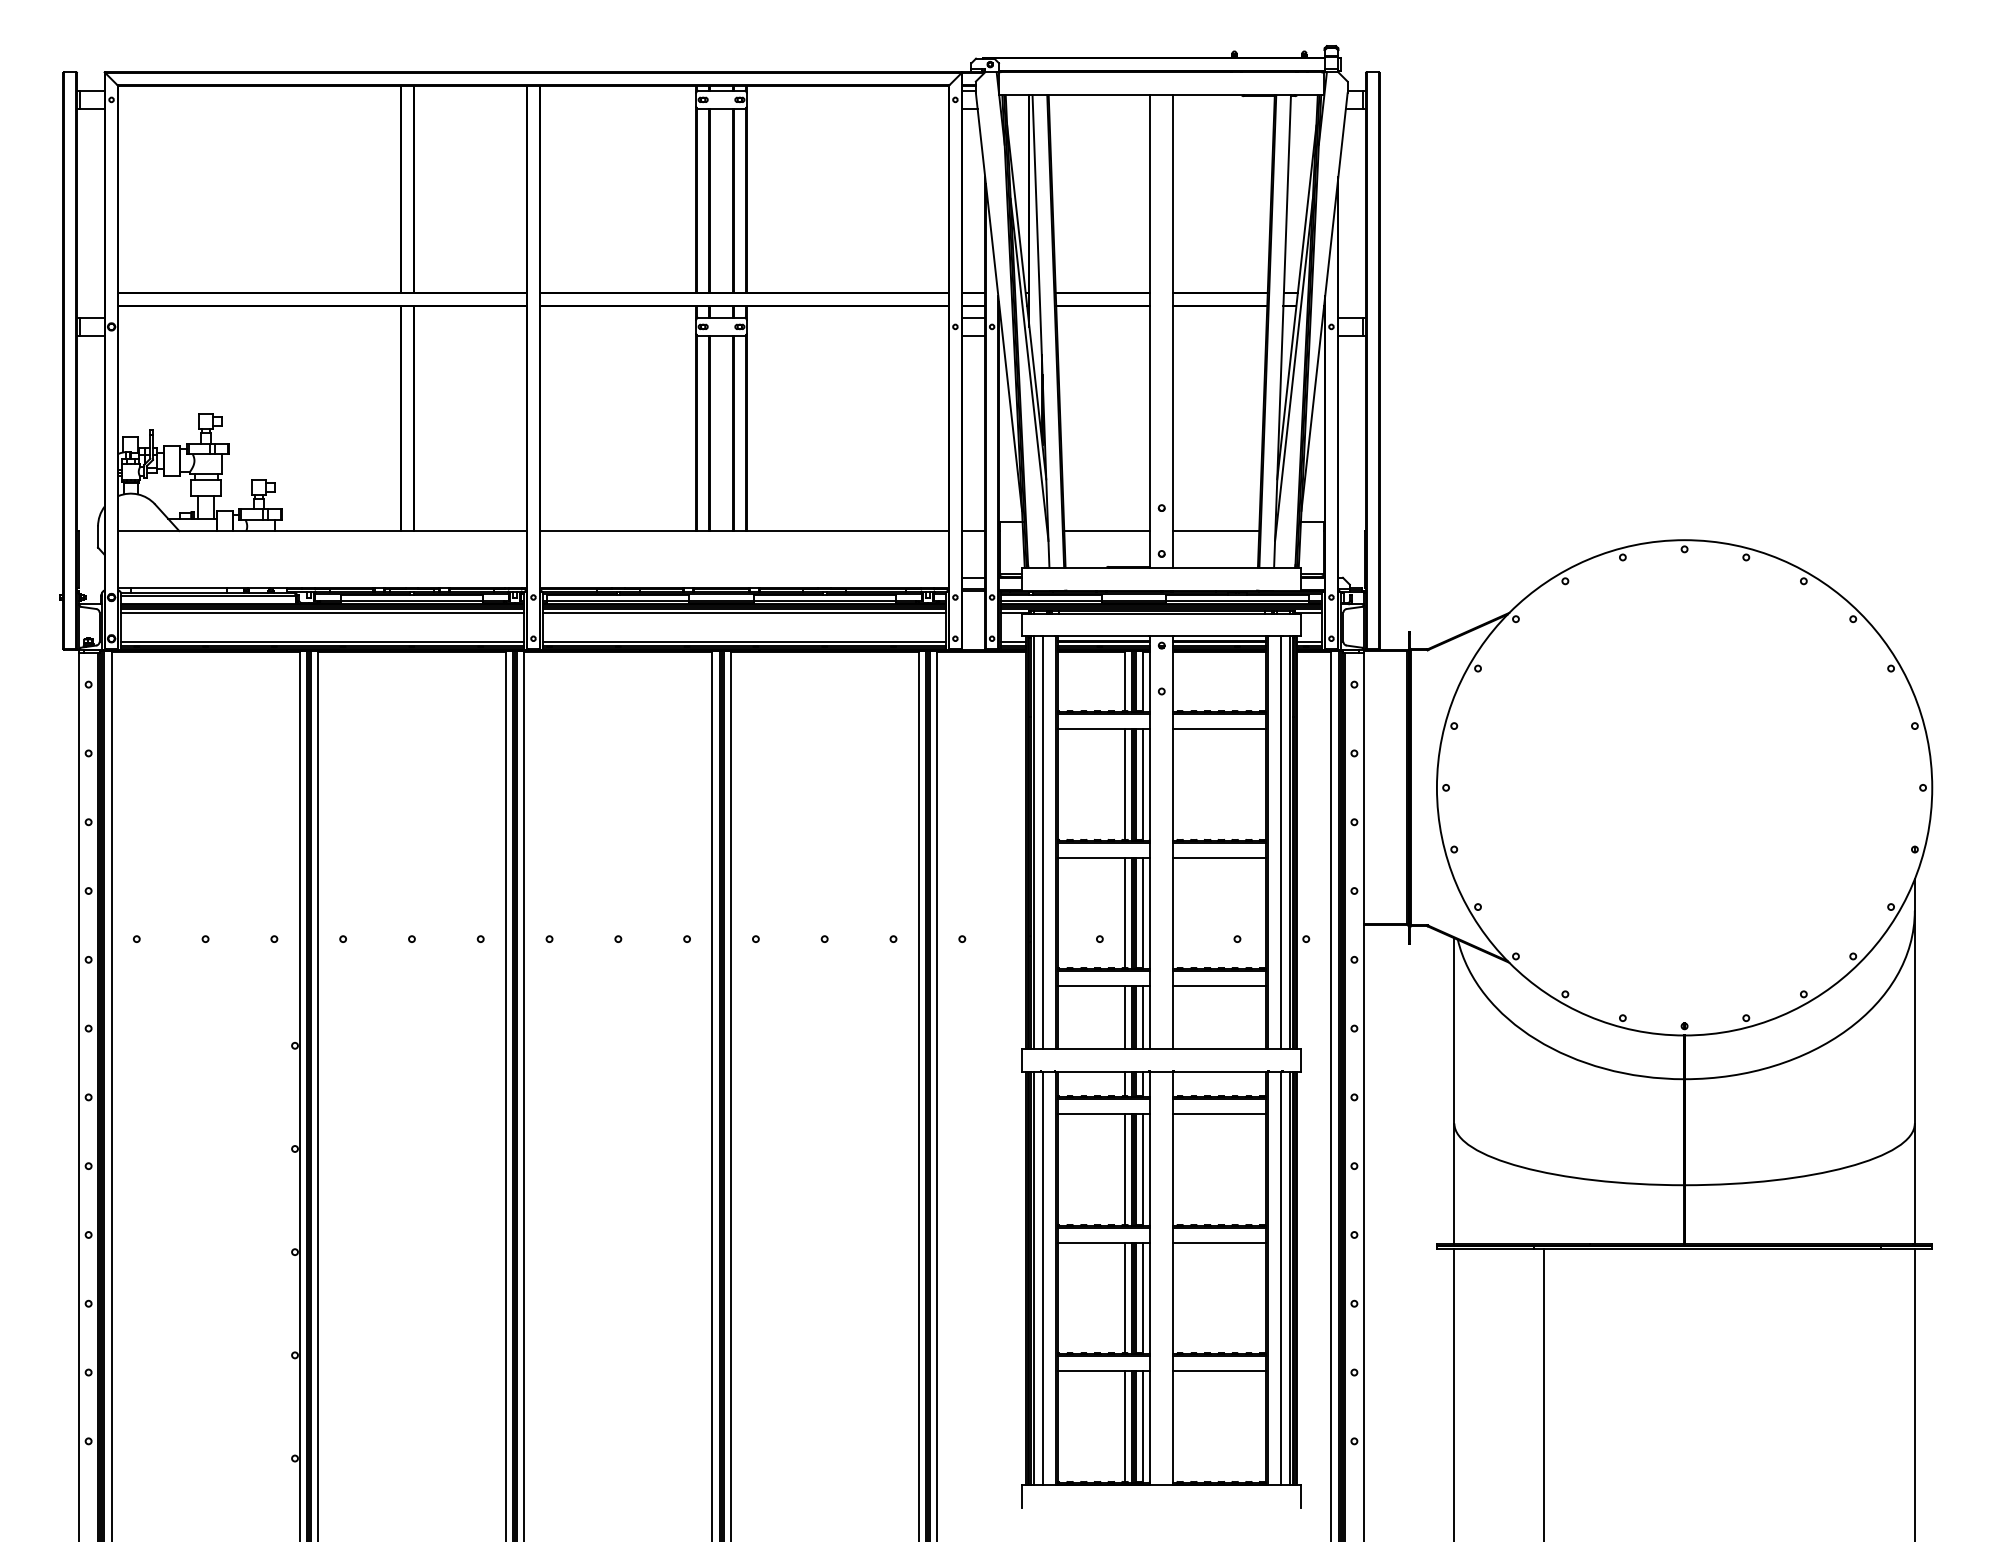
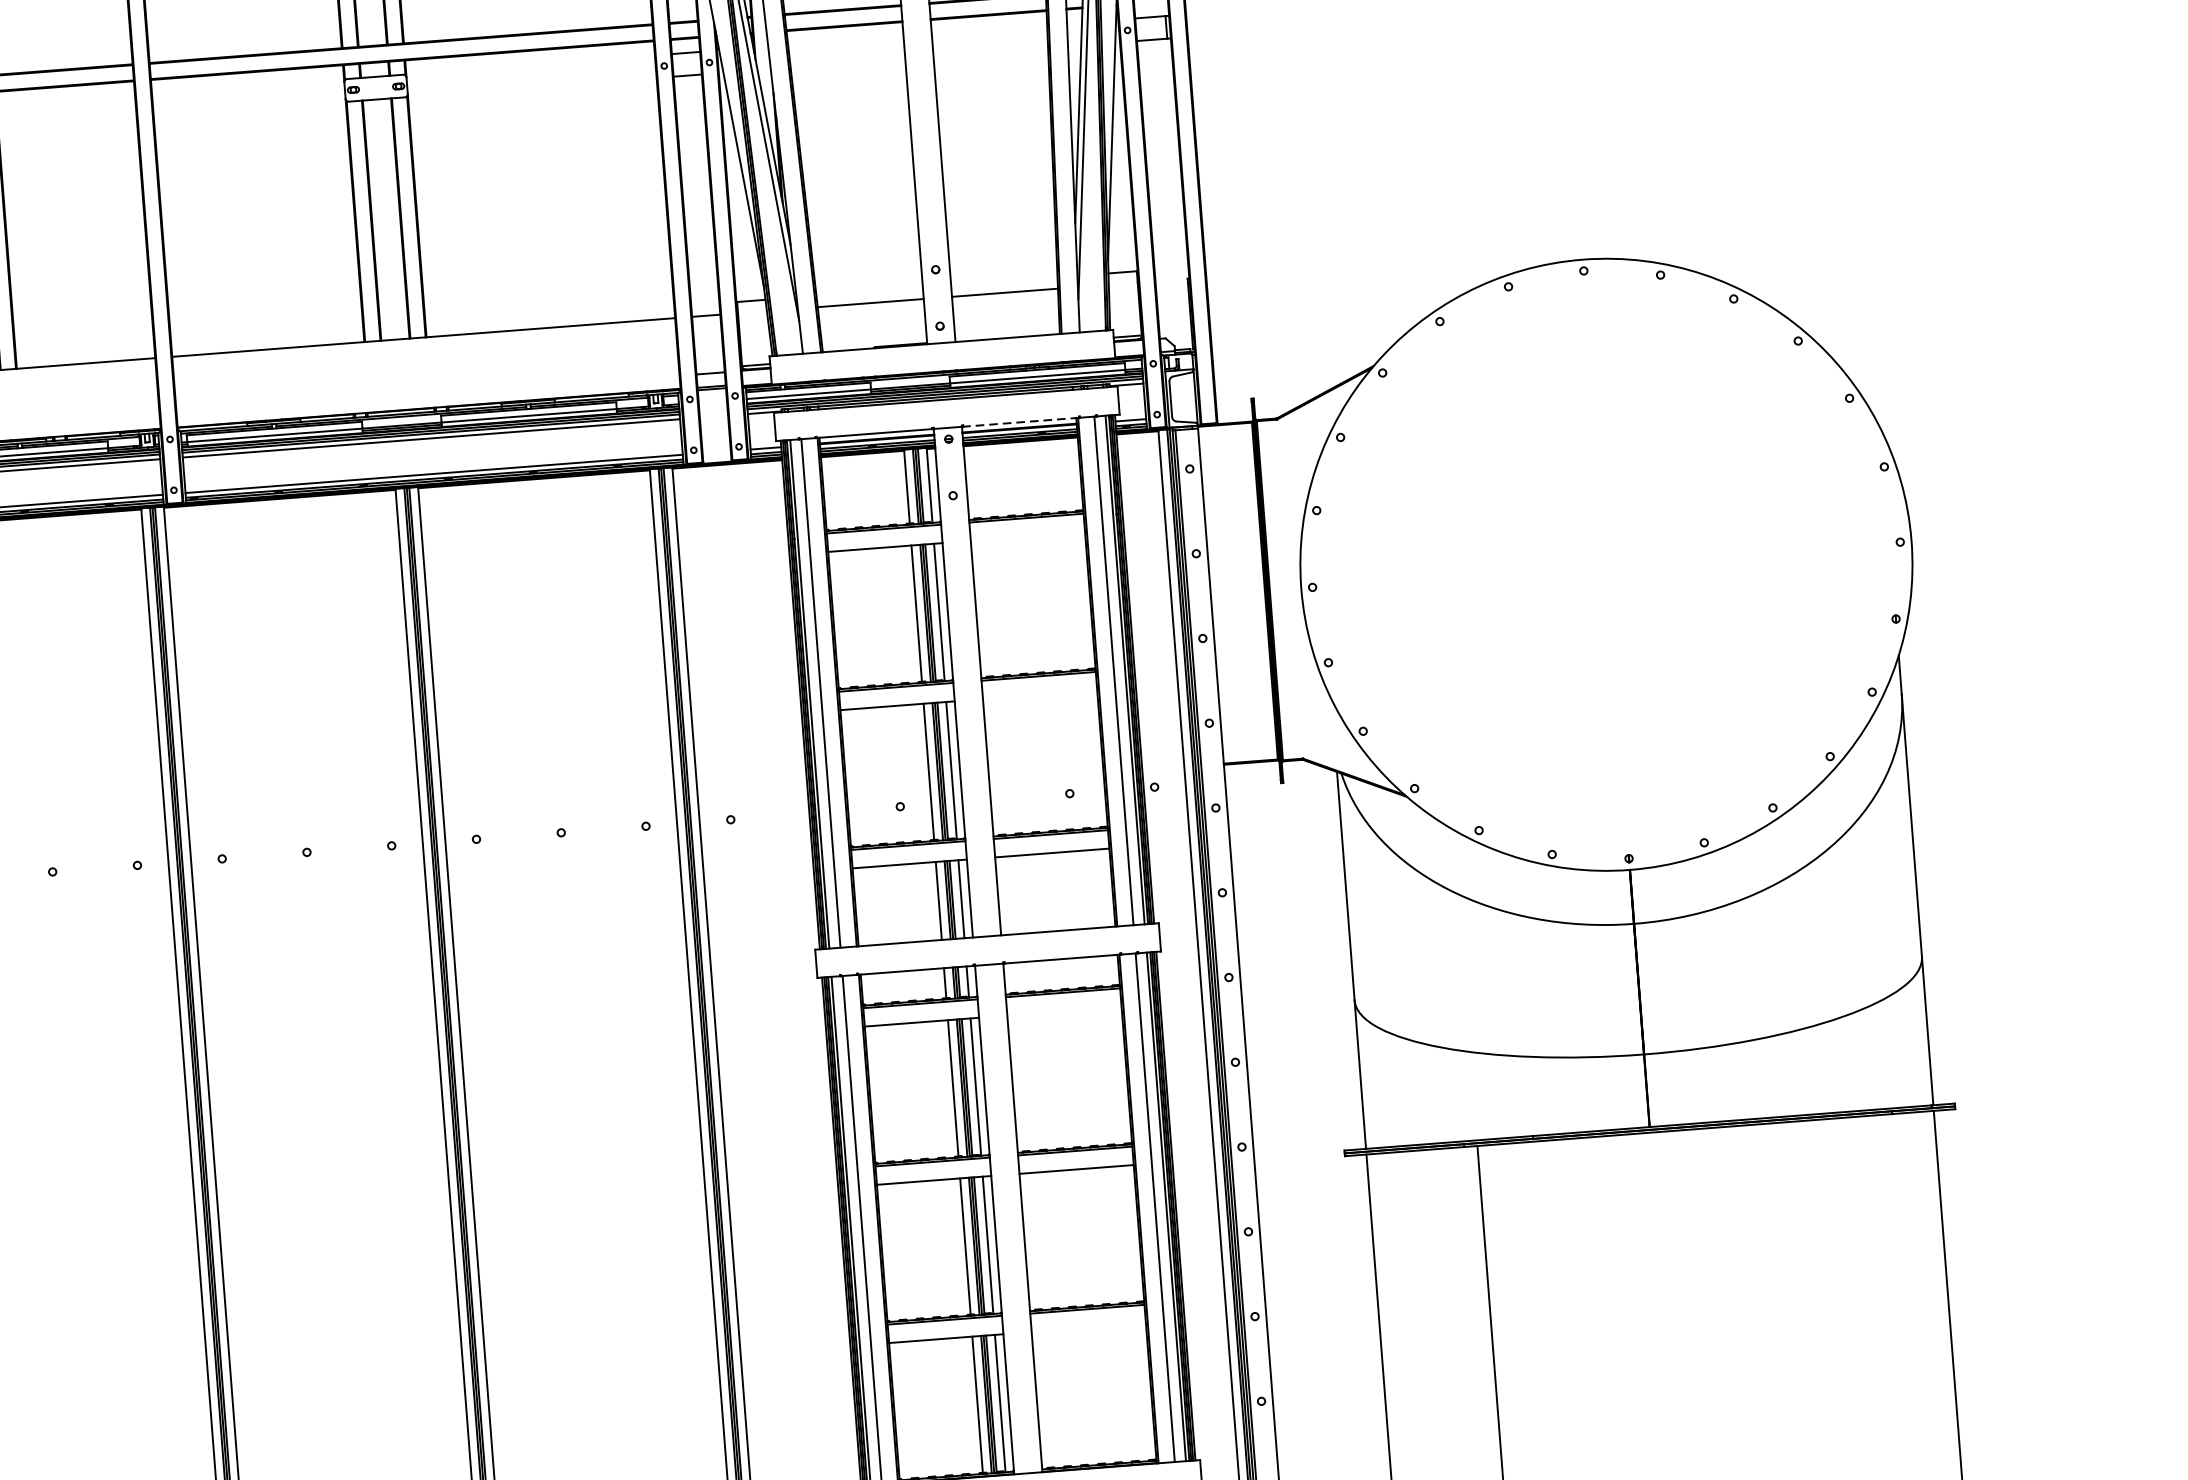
line: (1220, 636) -> (1020, 422), solid -> dashed
line: (1219, 729) -> (1027, 537), removed
line: (1219, 857) -> (1039, 694), removed
line: (1219, 1114) -> (1064, 1011), removed
line: (1219, 1371) -> (1088, 1328), removed

